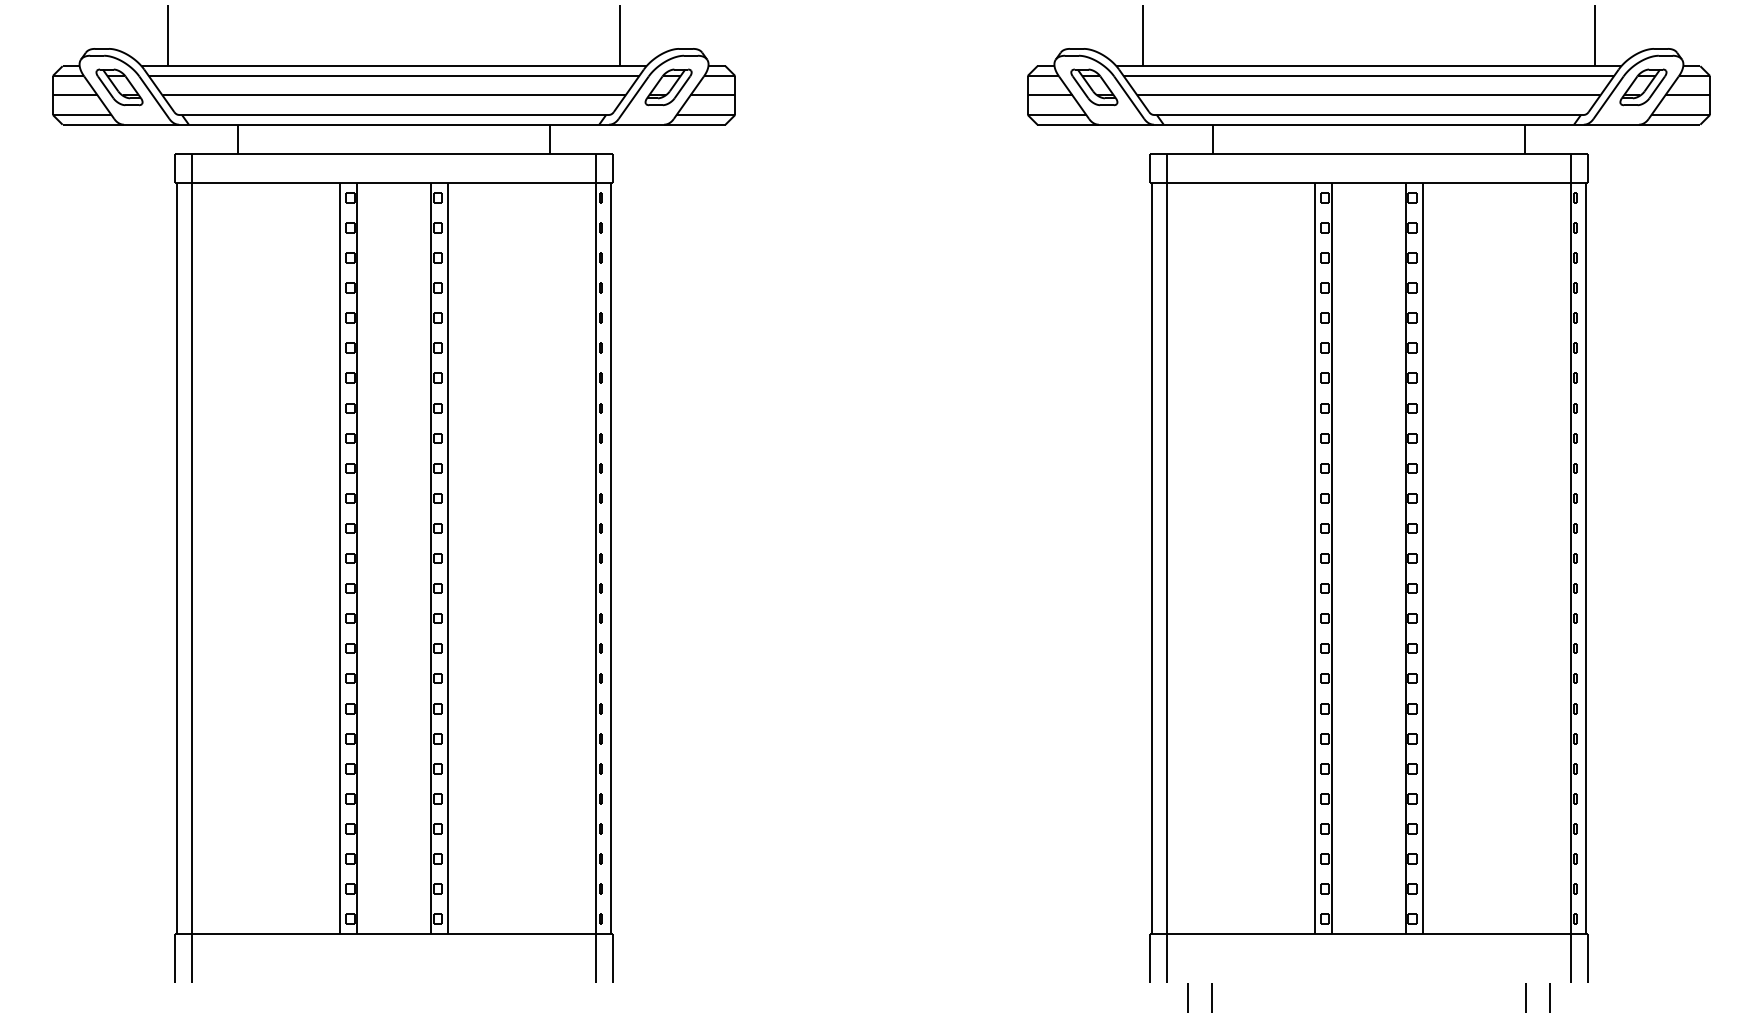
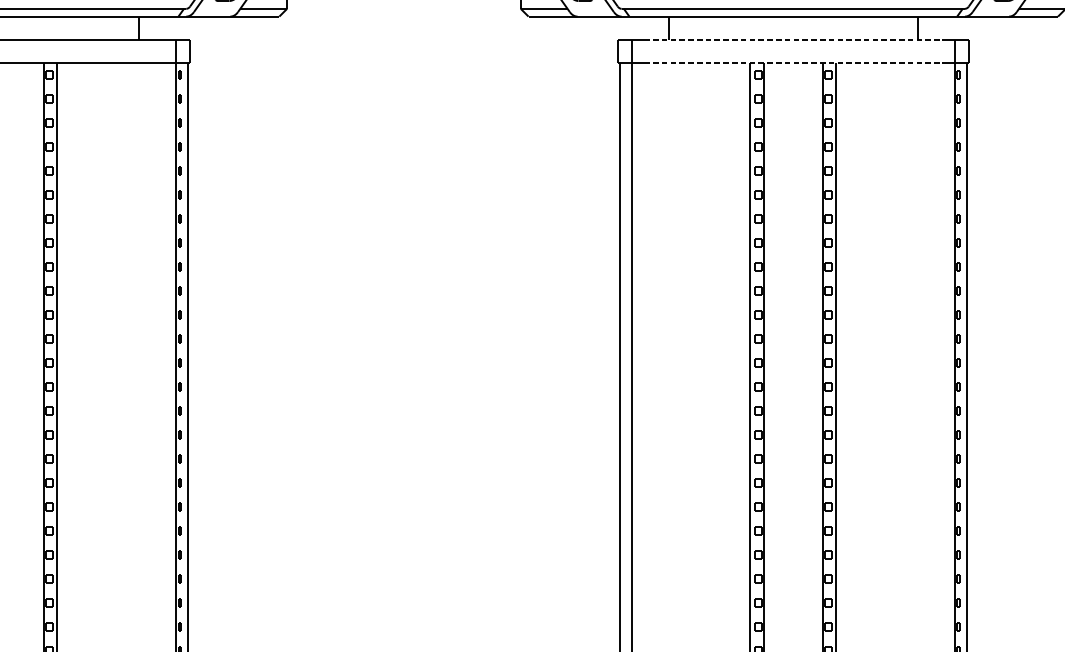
line: (1368, 153) -> (792, 39), solid -> dashed
line: (1368, 183) -> (792, 63), solid -> dashed

